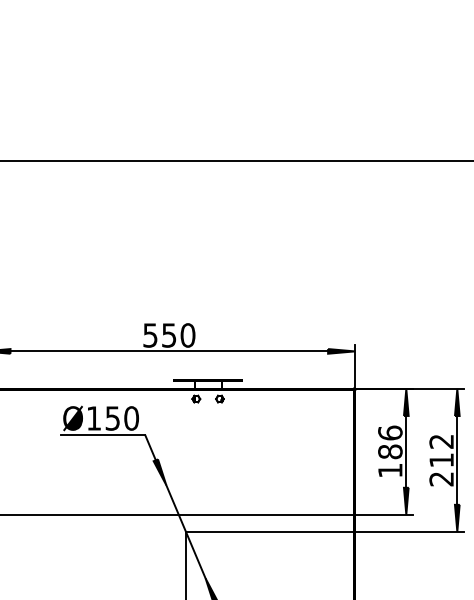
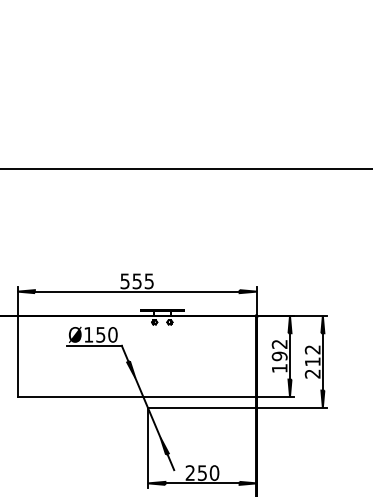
text: (188, 335) -> (149, 281), 550 -> 555
text: (390, 442) -> (279, 350), 186 -> 192

